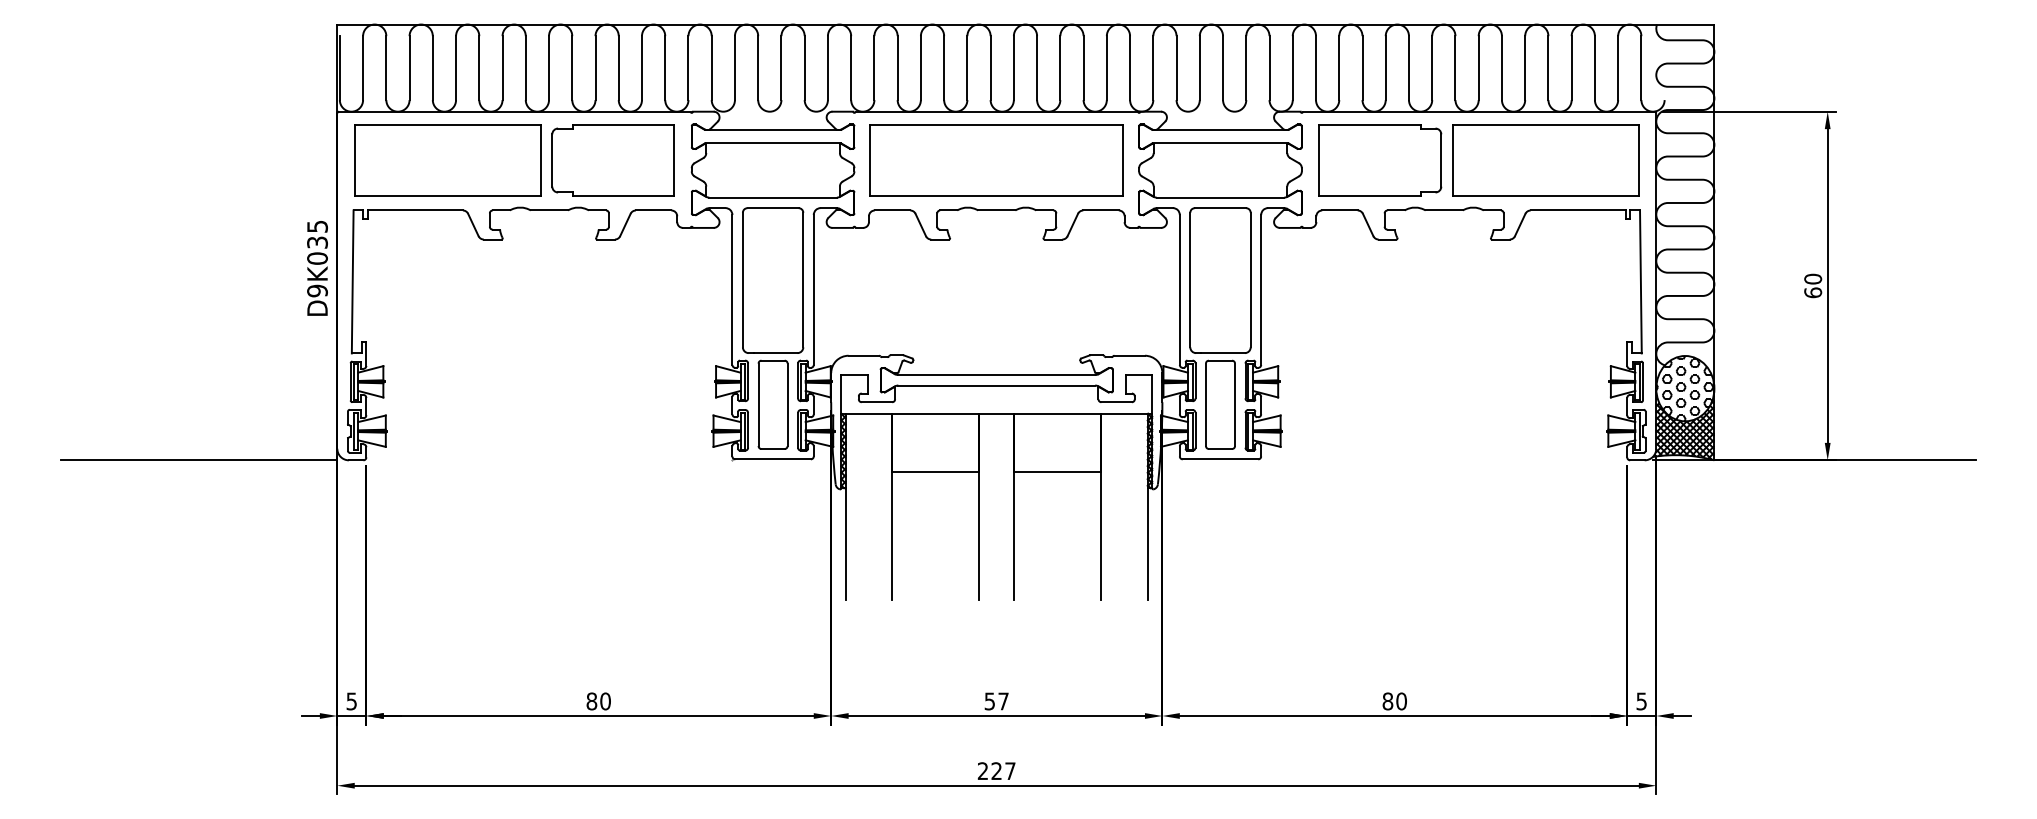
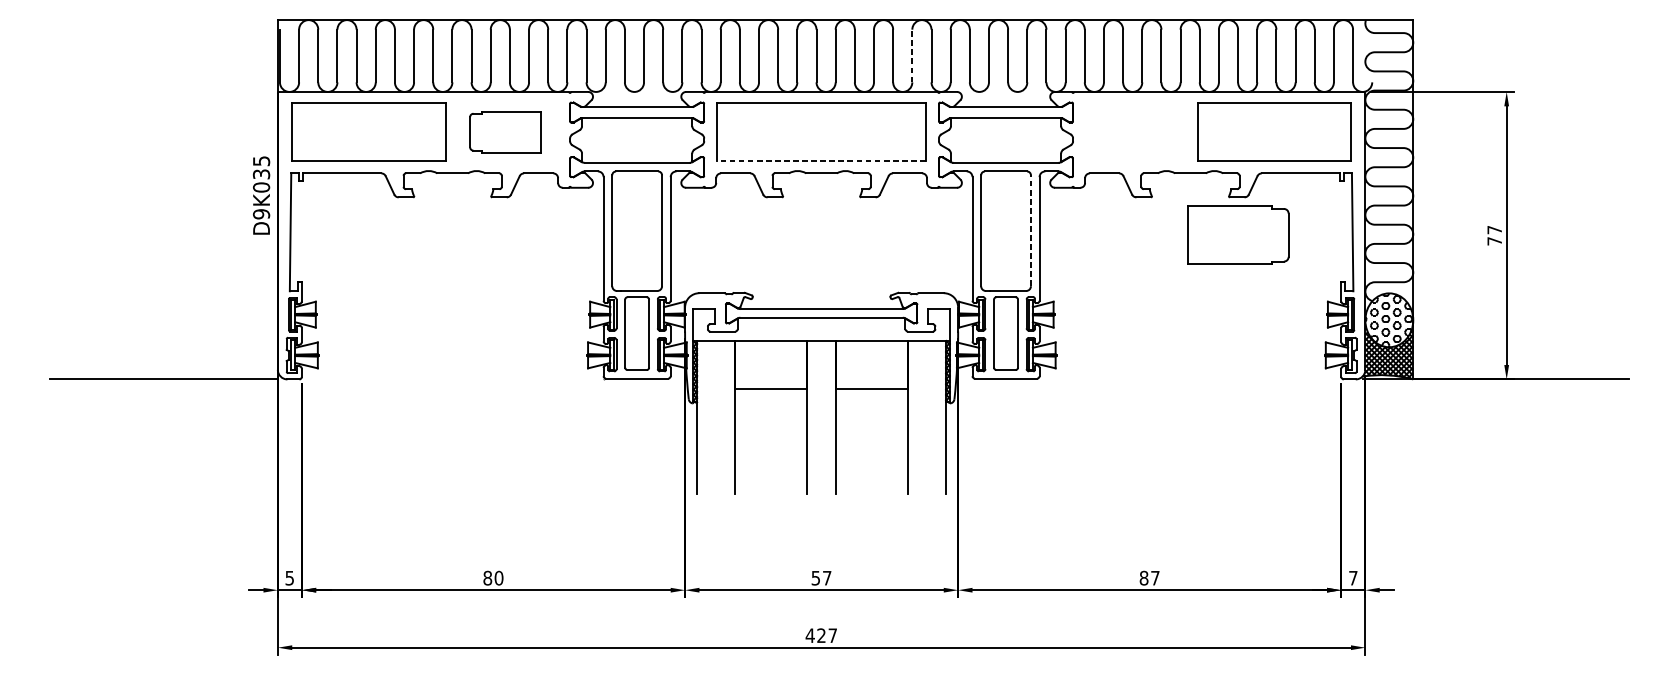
line: (1106, 68) -> (912, 56), solid -> dashed
part: (612, 160) -> (504, 132), size x0.7
part: (1380, 160) -> (1238, 235), moved
line: (996, 195) -> (821, 161), solid -> dashed
text: (317, 268) -> (261, 195), moved
line: (1250, 279) -> (1030, 230), solid -> dashed
text: (1813, 285) -> (1494, 235), 60 -> 77
text: (1401, 701) -> (1155, 578), 80 -> 87
text: (1641, 701) -> (1353, 578), 5 -> 7
text: (982, 770) -> (809, 635), 227 -> 427

